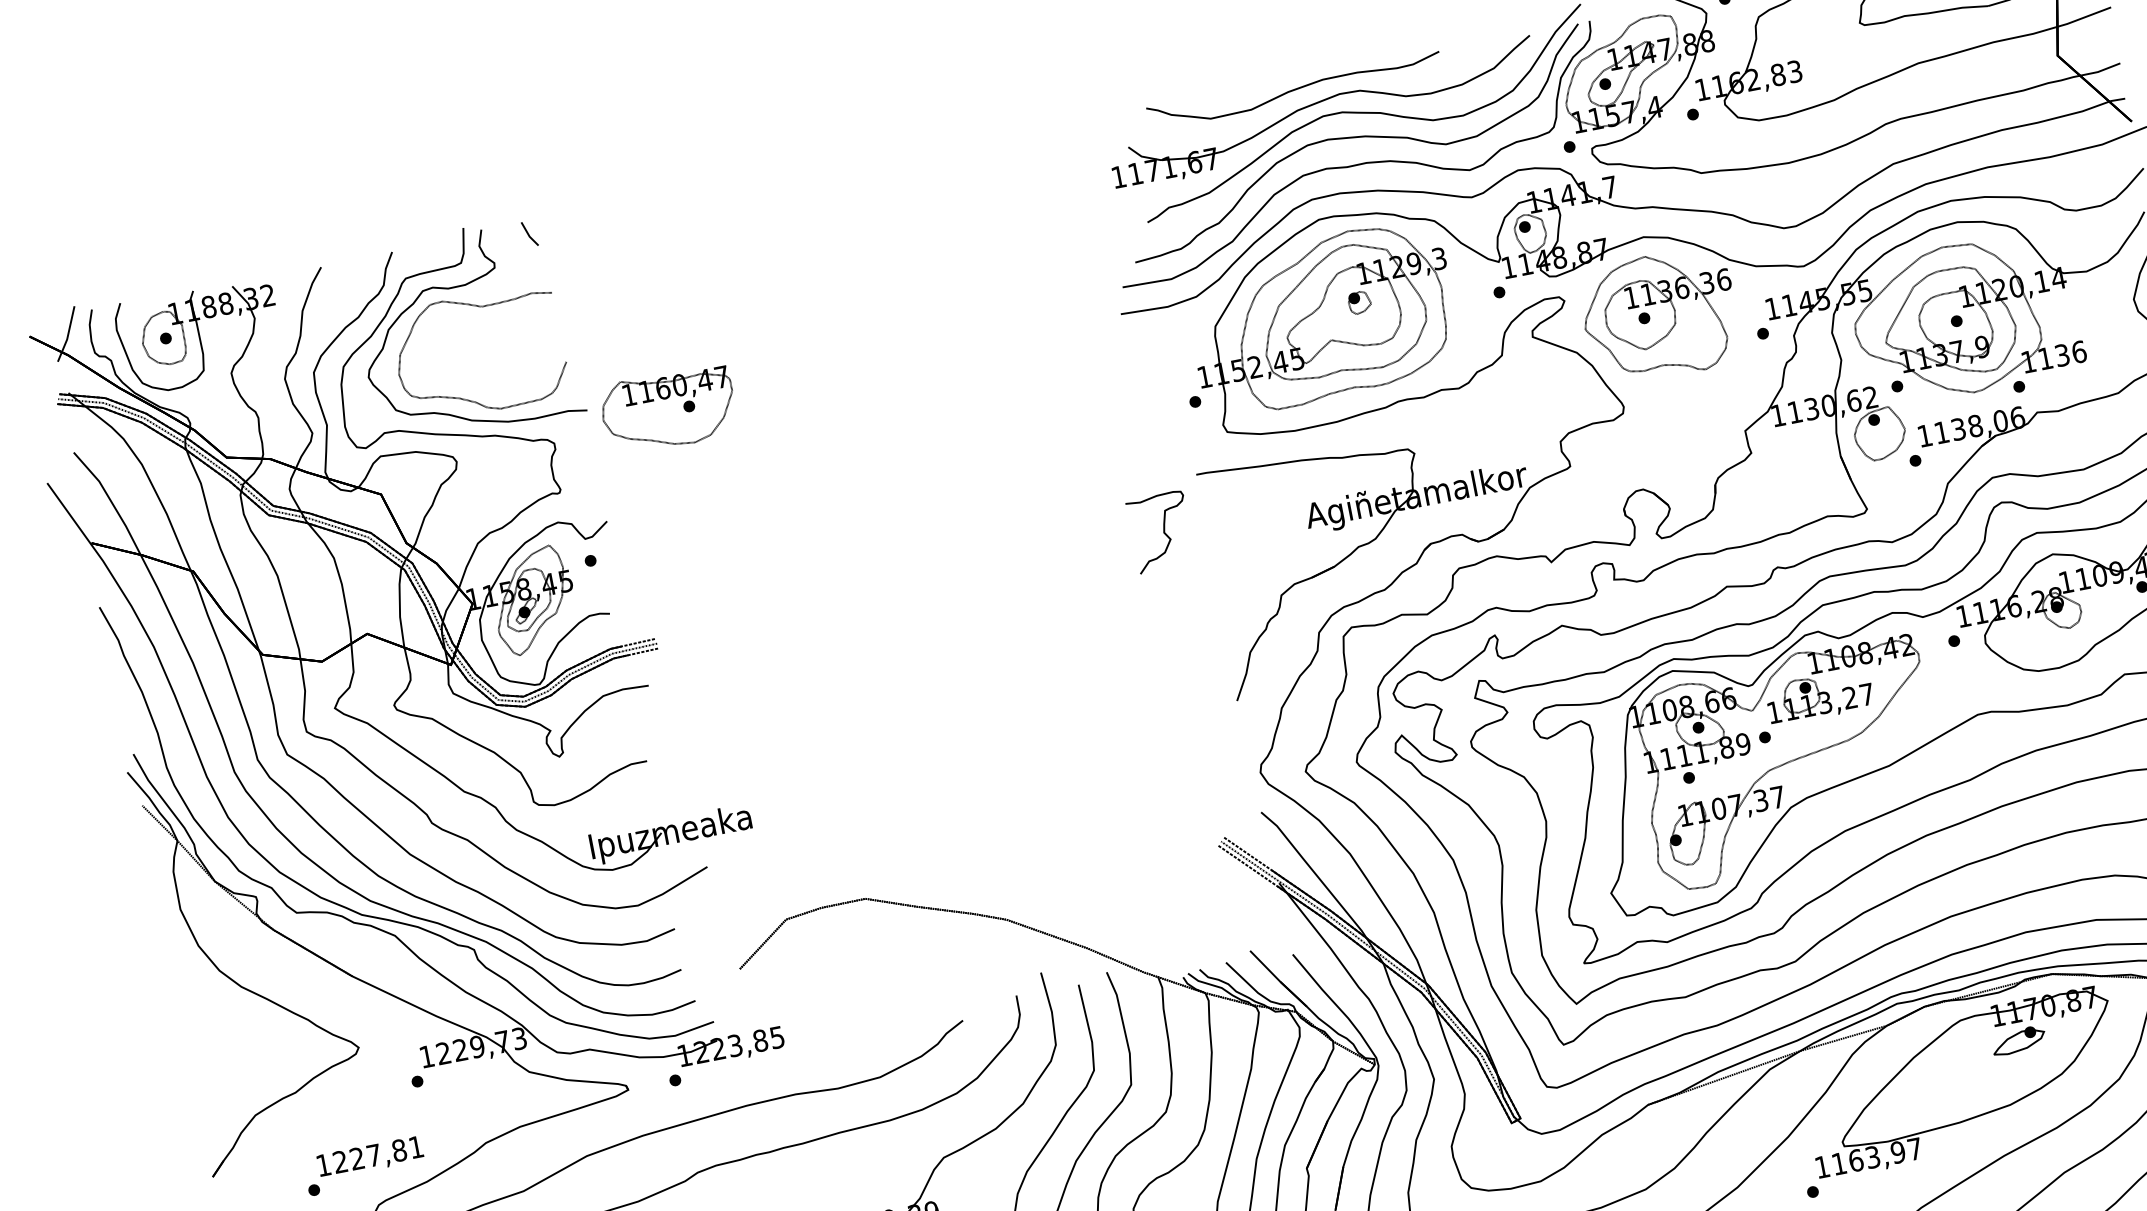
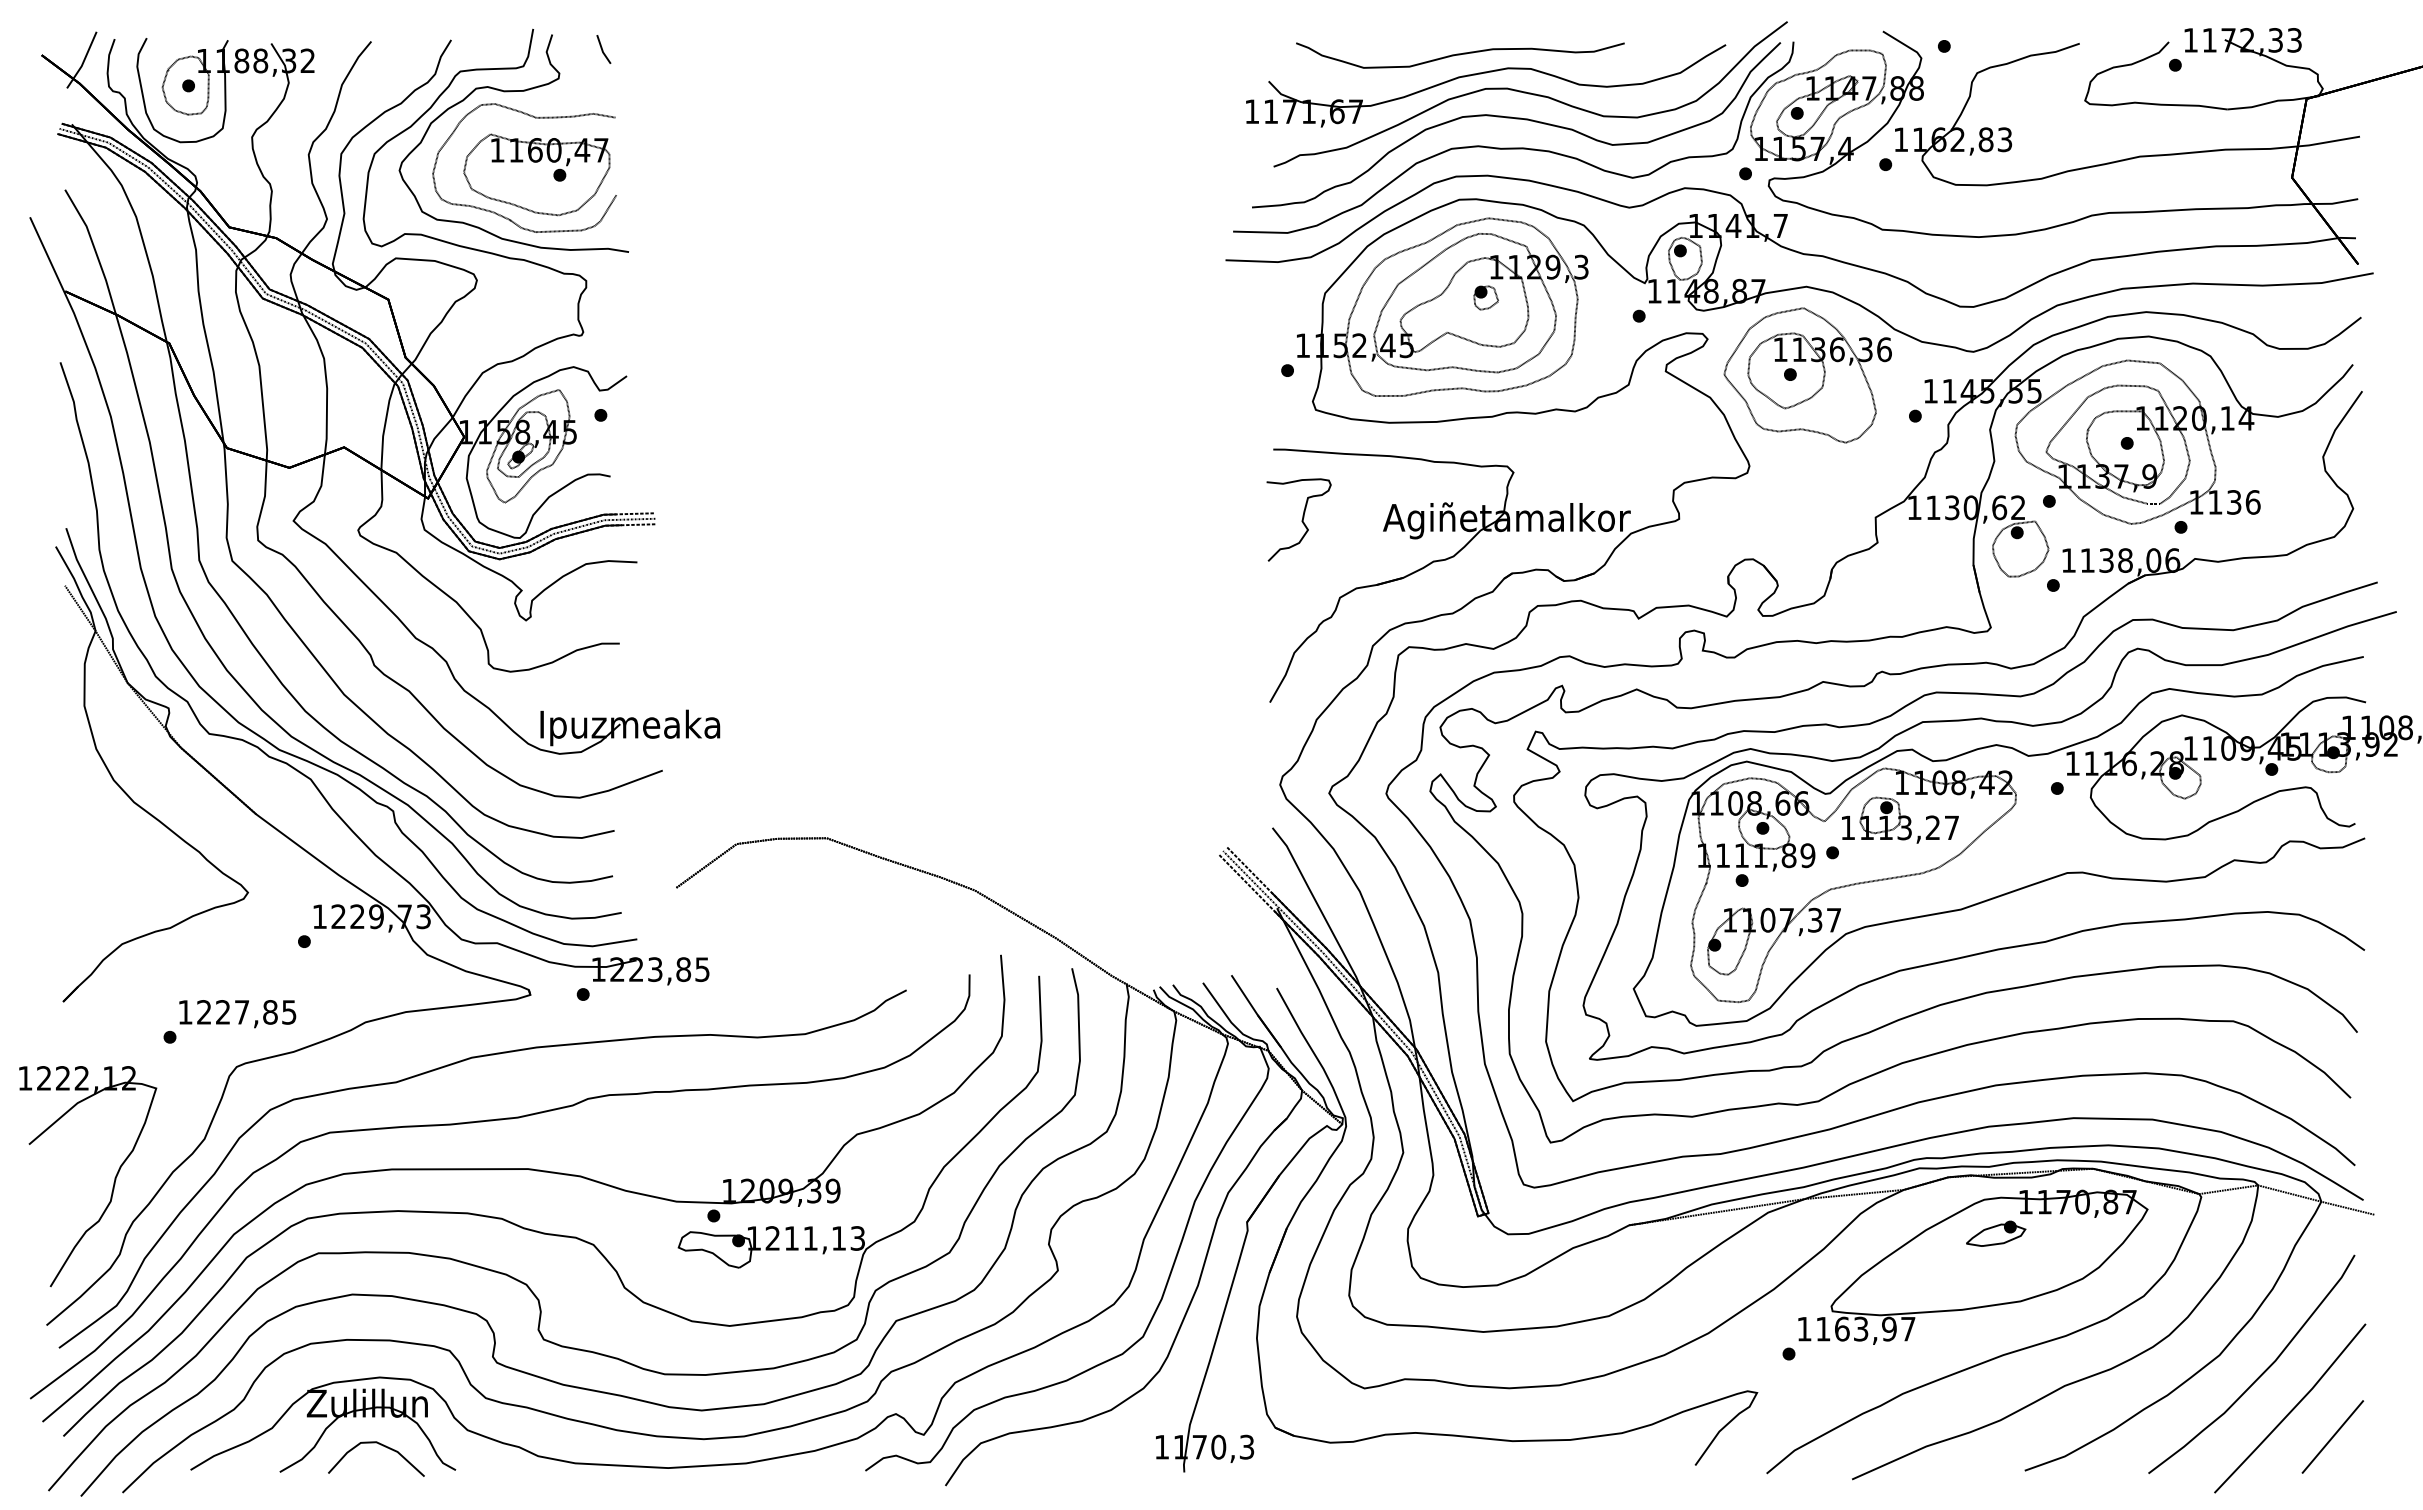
part: (668, 409) -> (536, 174), moved
curve: (1163, 532) -> (1301, 520), moved
part: (2019, 1040) -> (1996, 1233), moved
text: (416, 1147) -> (289, 1012), 1227,81 -> 1227,85

